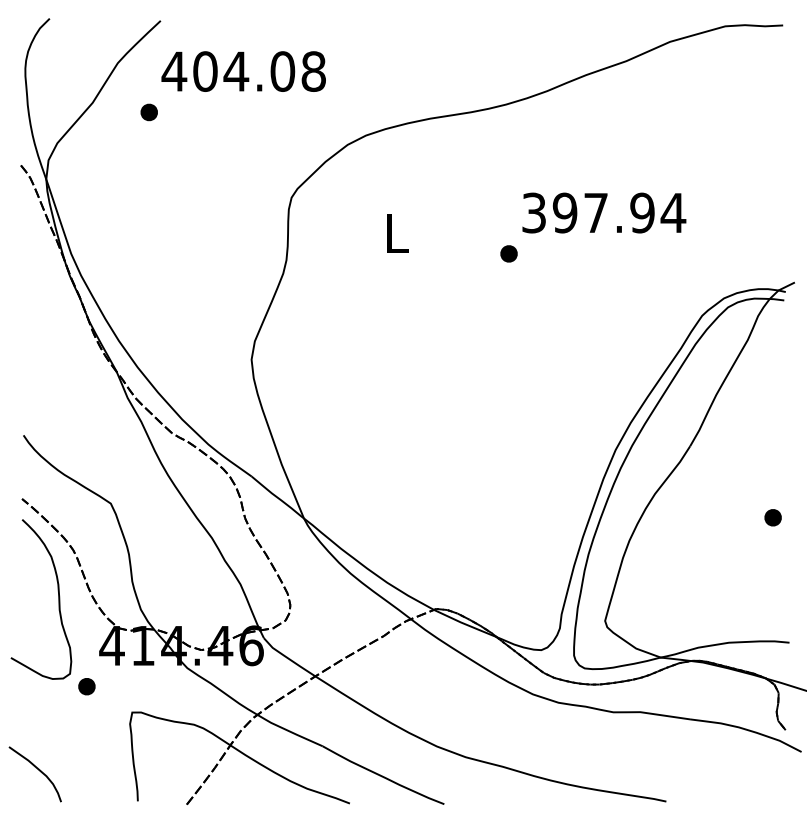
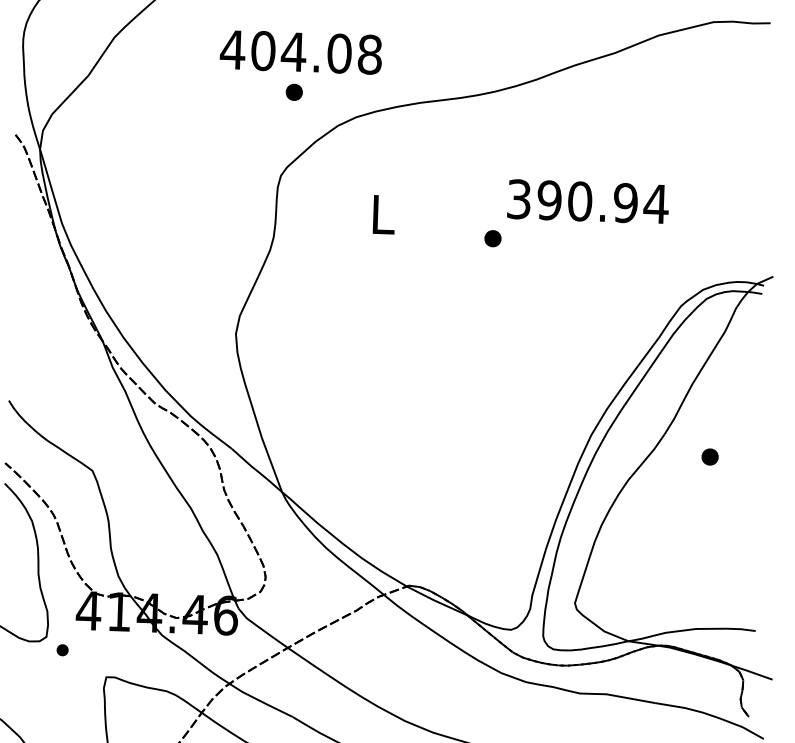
text: (243, 71) -> (300, 52), moved
part: (148, 112) -> (293, 92), moved
text: (596, 212) -> (580, 200), 397.94 -> 390.94
part: (772, 517) -> (709, 456), moved
part: (86, 686) -> (62, 649), size x0.7

